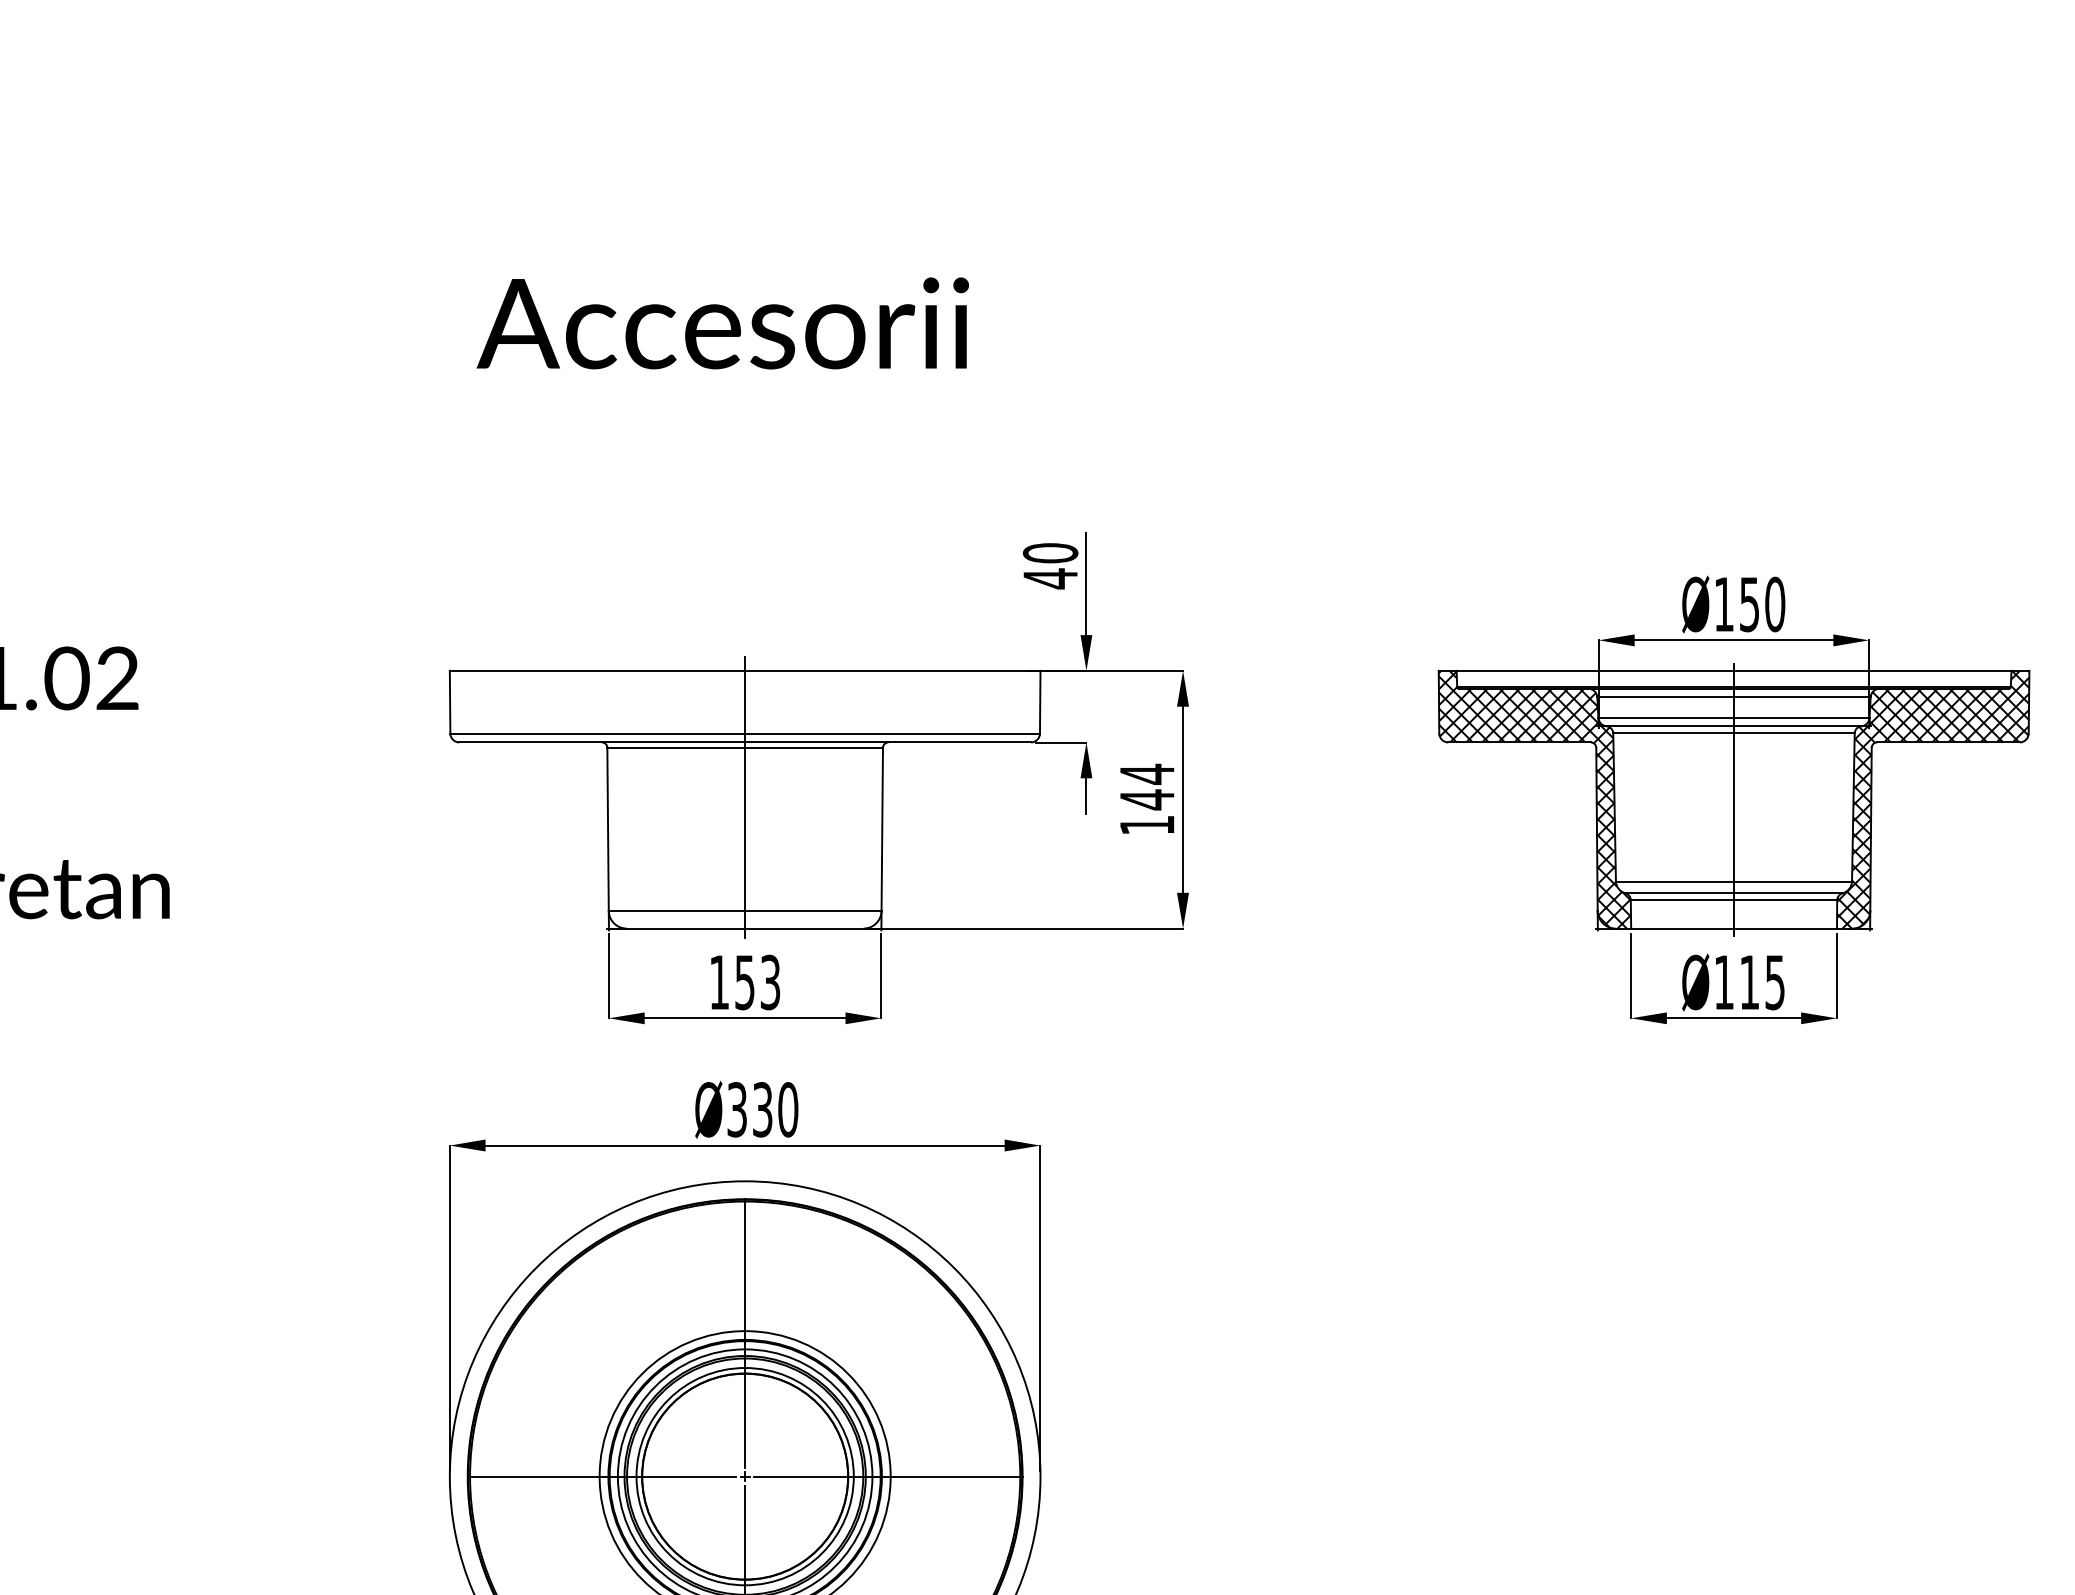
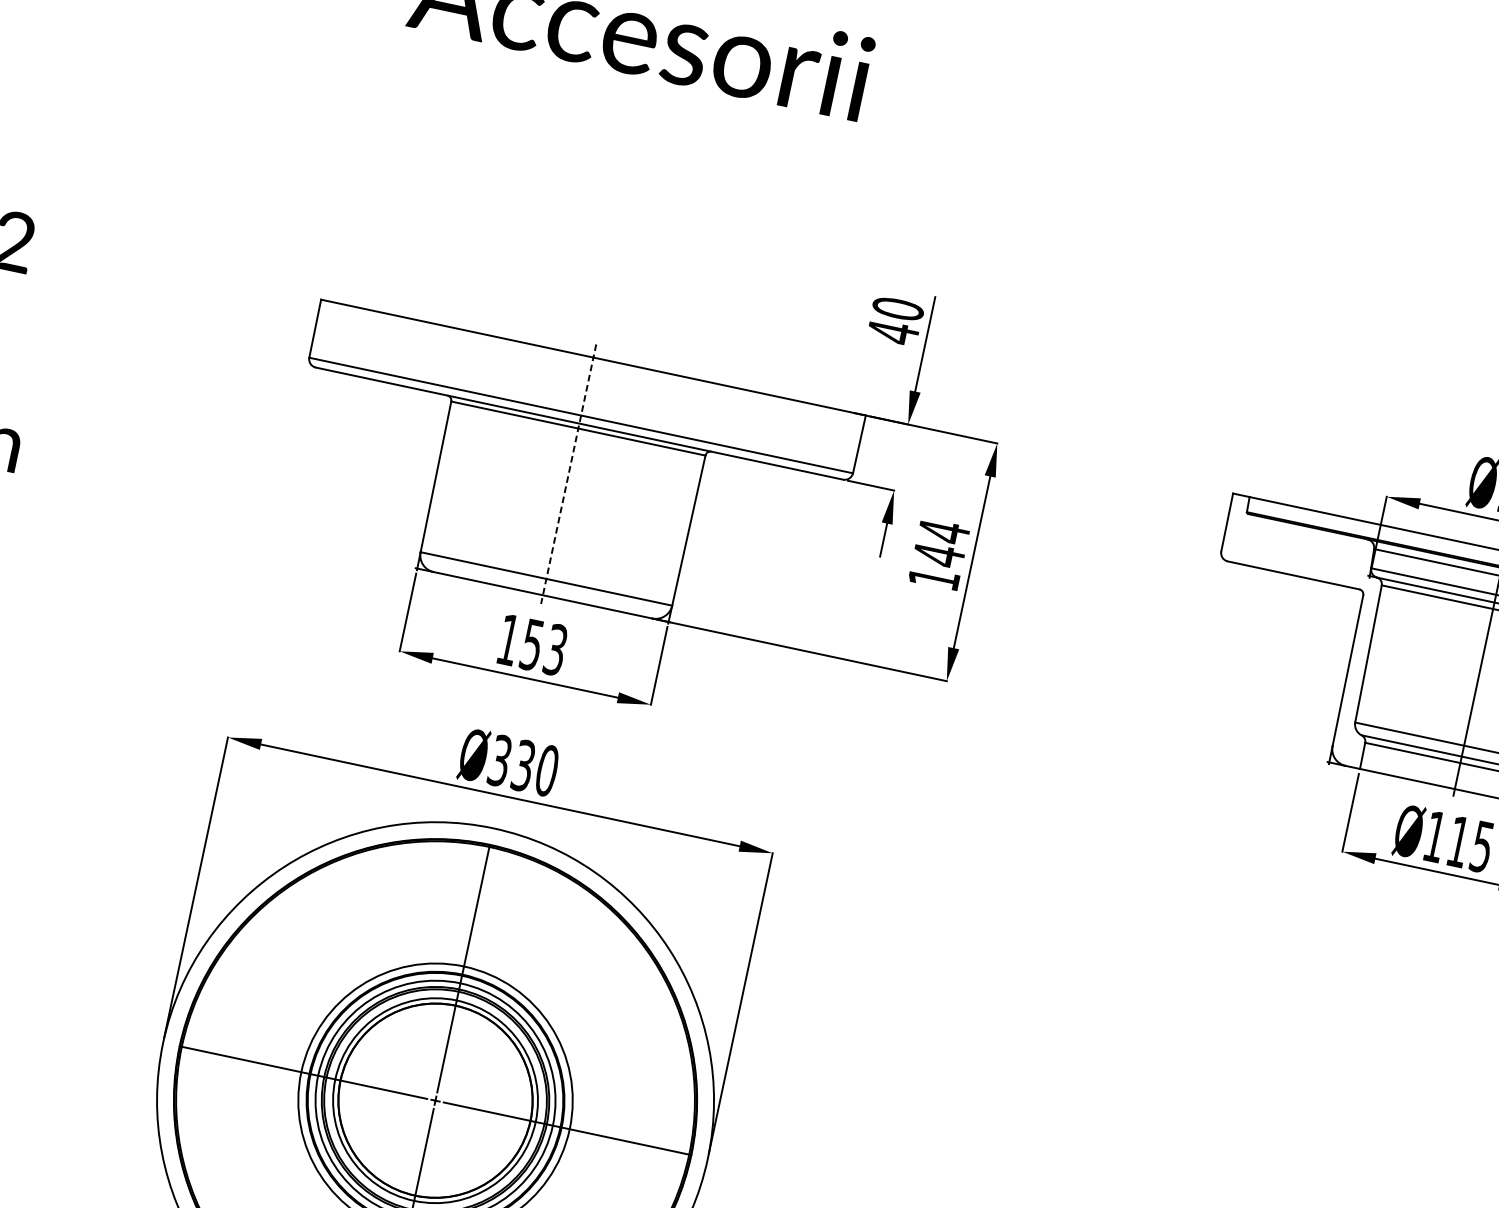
line: (745, 797) -> (568, 474), solid -> dashed
hatch: (1534, 799) -> (1296, 630), removed

